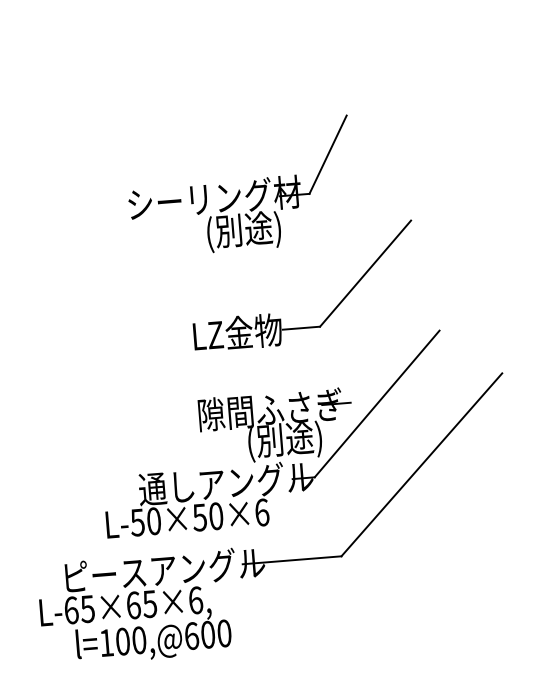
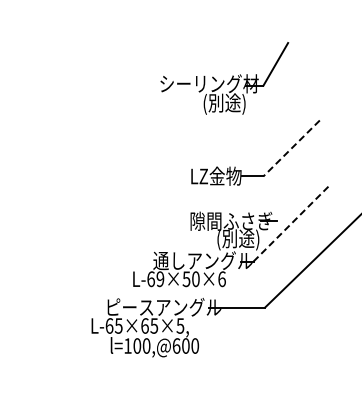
part: (240, 186) -> (224, 78), moved
line: (365, 273) -> (291, 148), solid -> dashed
line: (377, 403) -> (292, 222), solid -> dashed
text: (145, 522) -> (155, 279), L-50×50×6 -> L-69×50×6
text: (195, 599) -> (180, 325), L-65×65×6, -> L-65×65×5,

